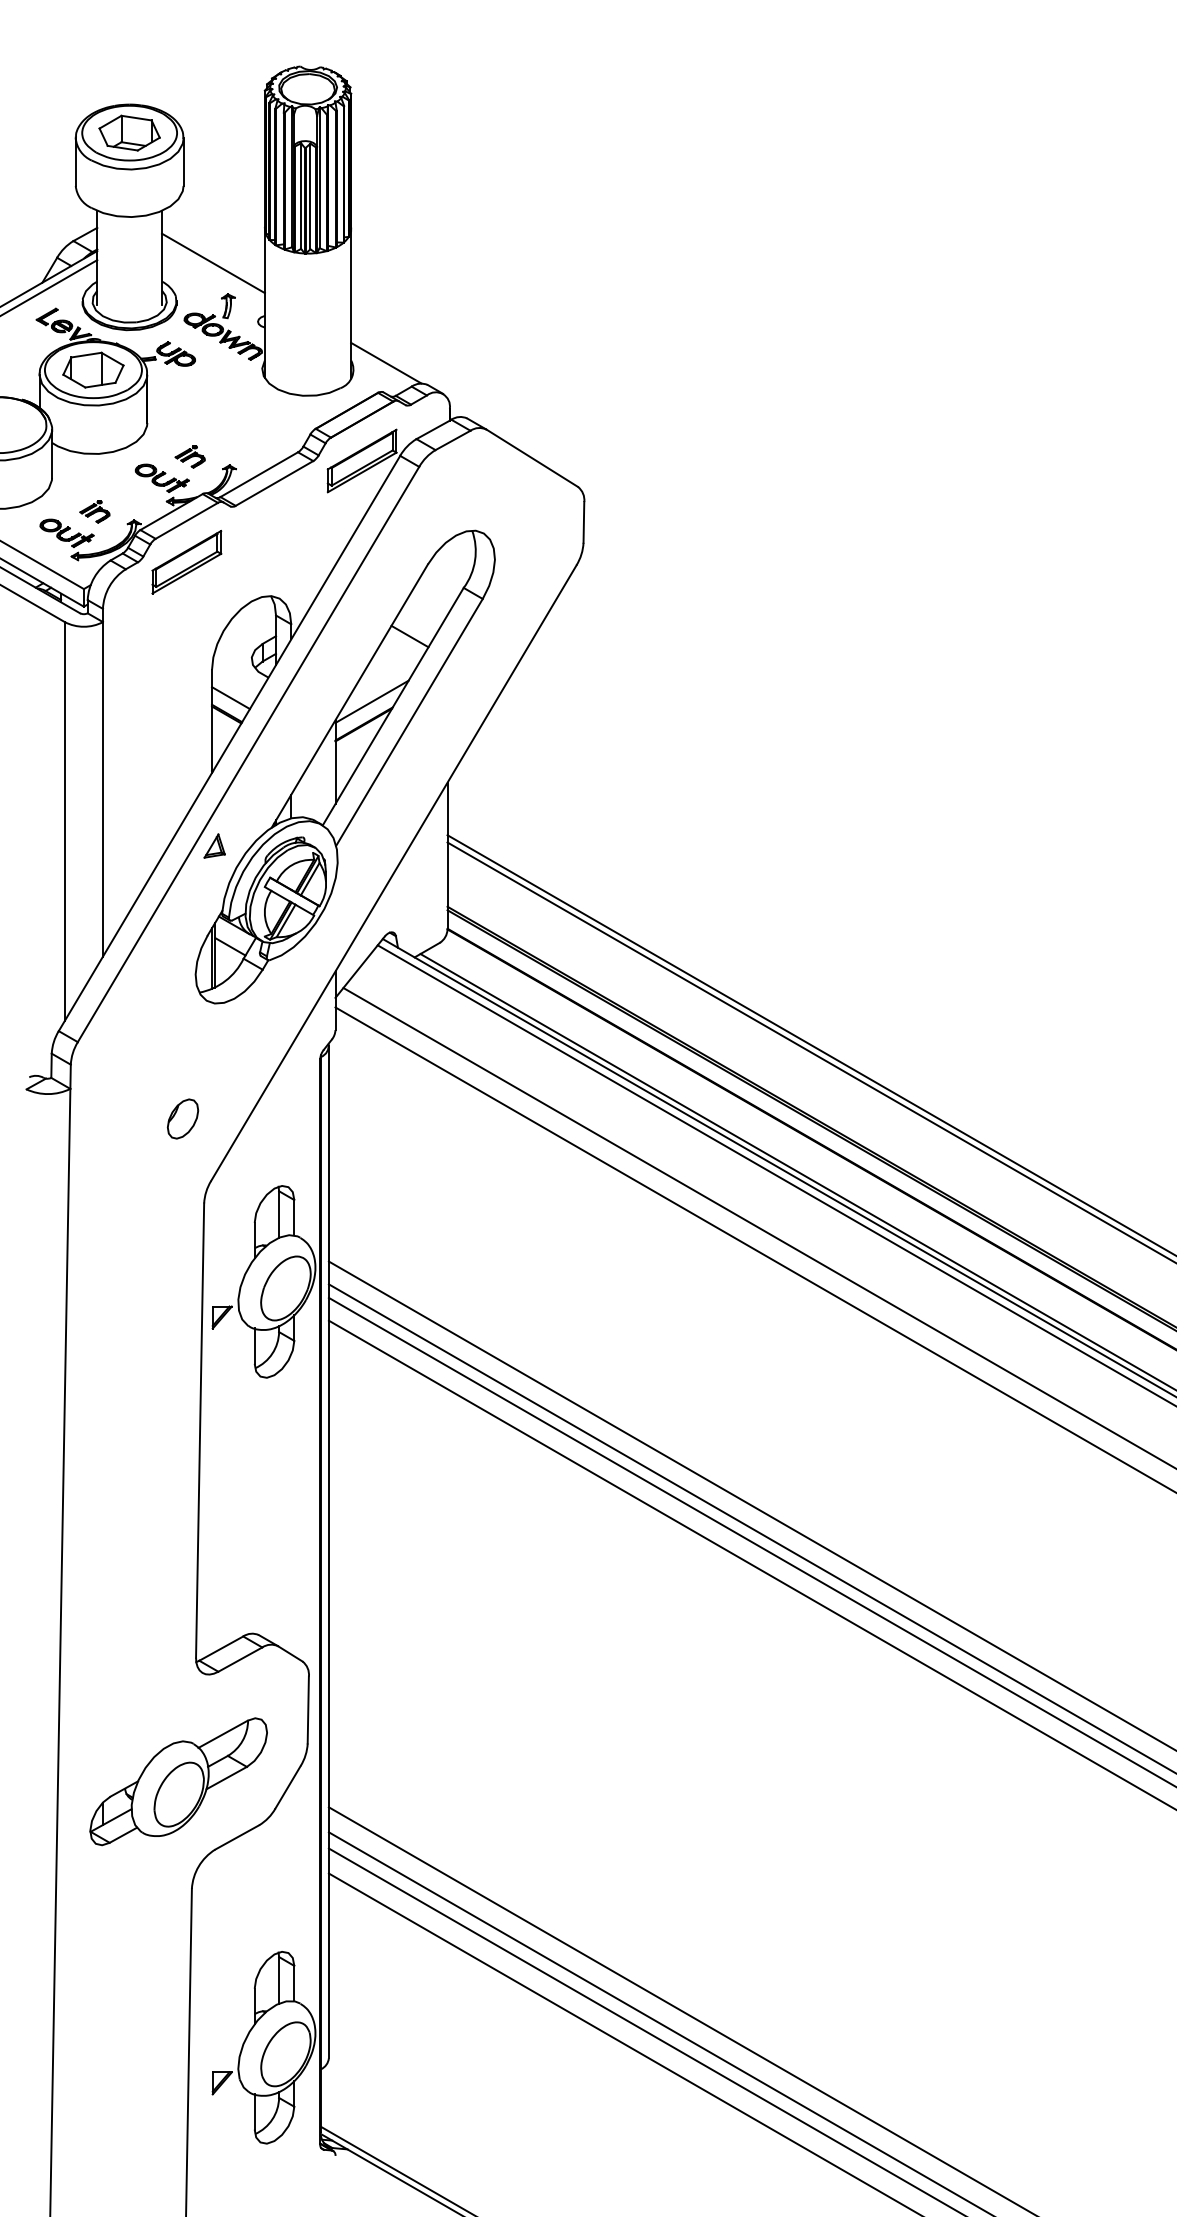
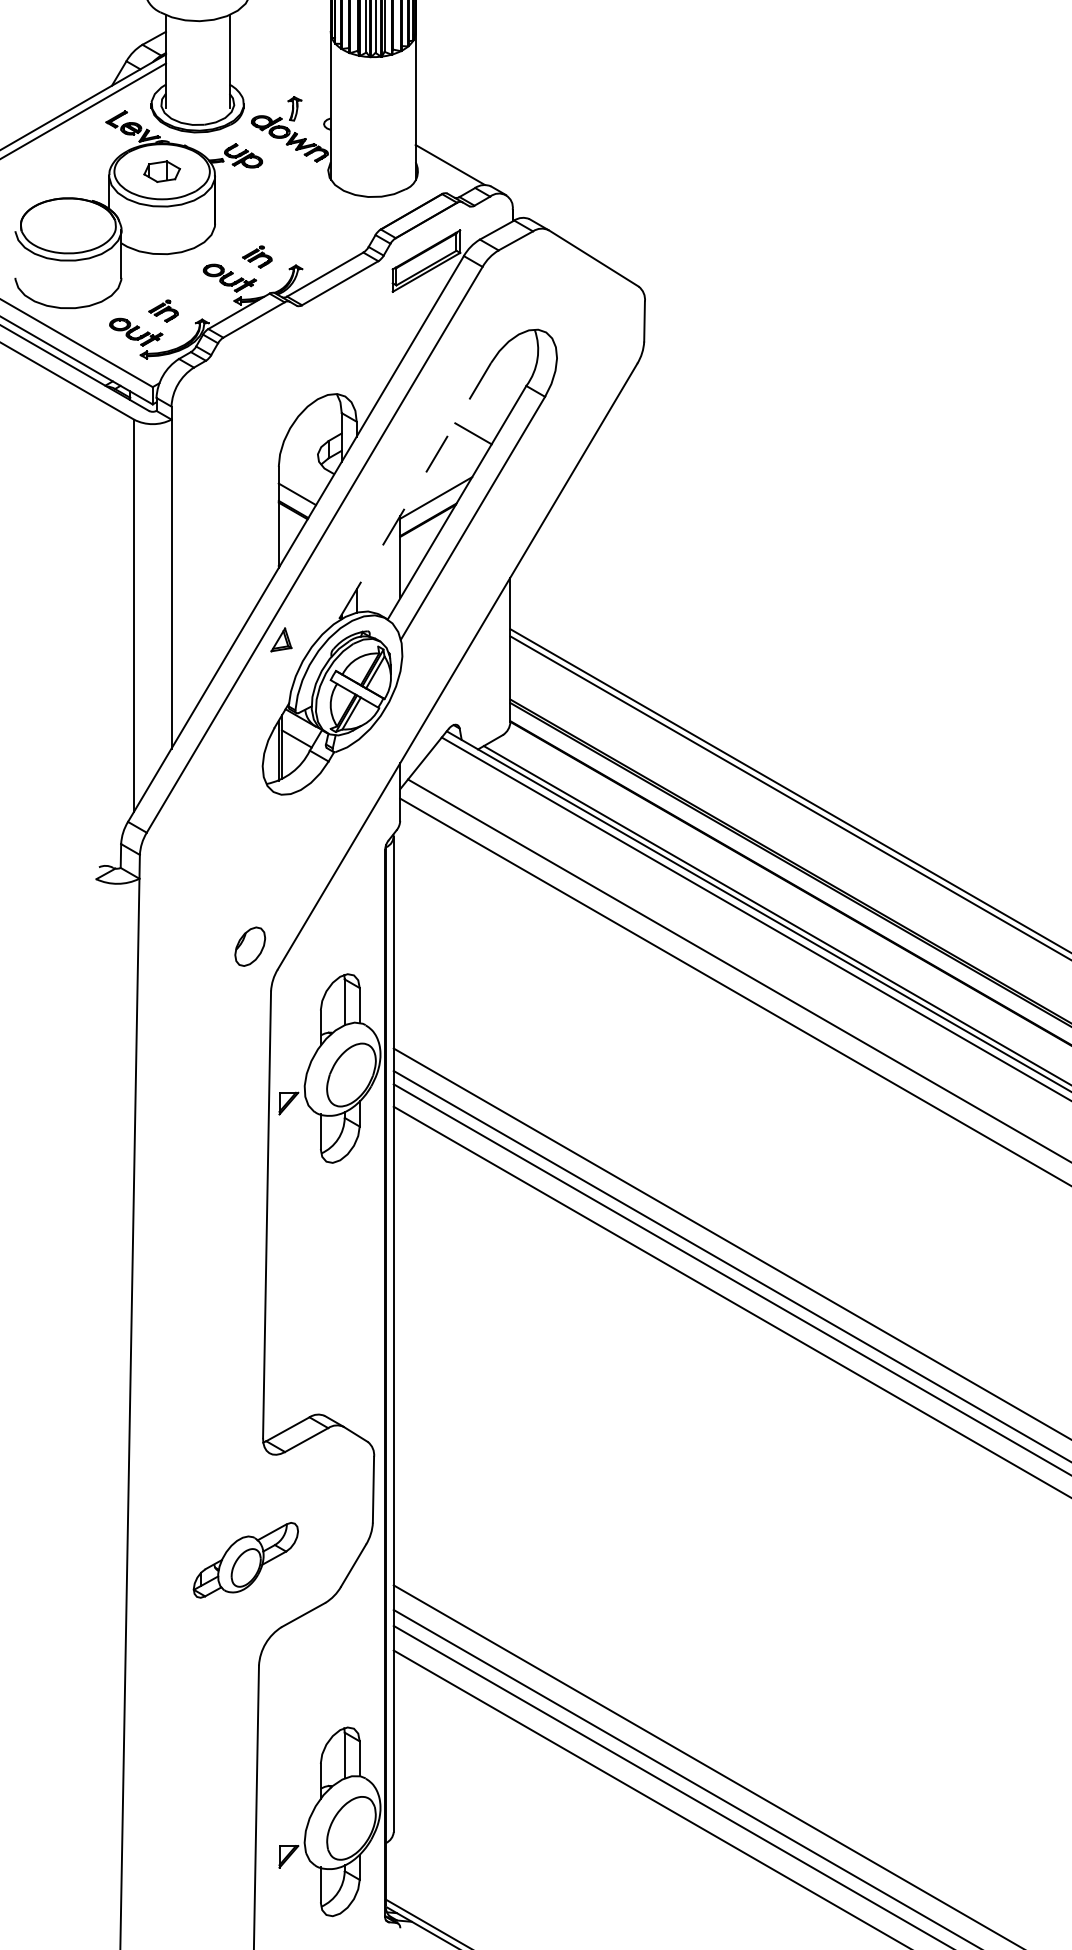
line: (213, 263) -> (280, 66), removed
part: (93, 369) -> (162, 171), size x0.6
part: (186, 562) -> (253, 360), removed
line: (349, 695) -> (414, 491), solid -> dashed
part: (182, 1118) -> (249, 946), moved
part: (178, 1781) -> (245, 1559), size x0.6

